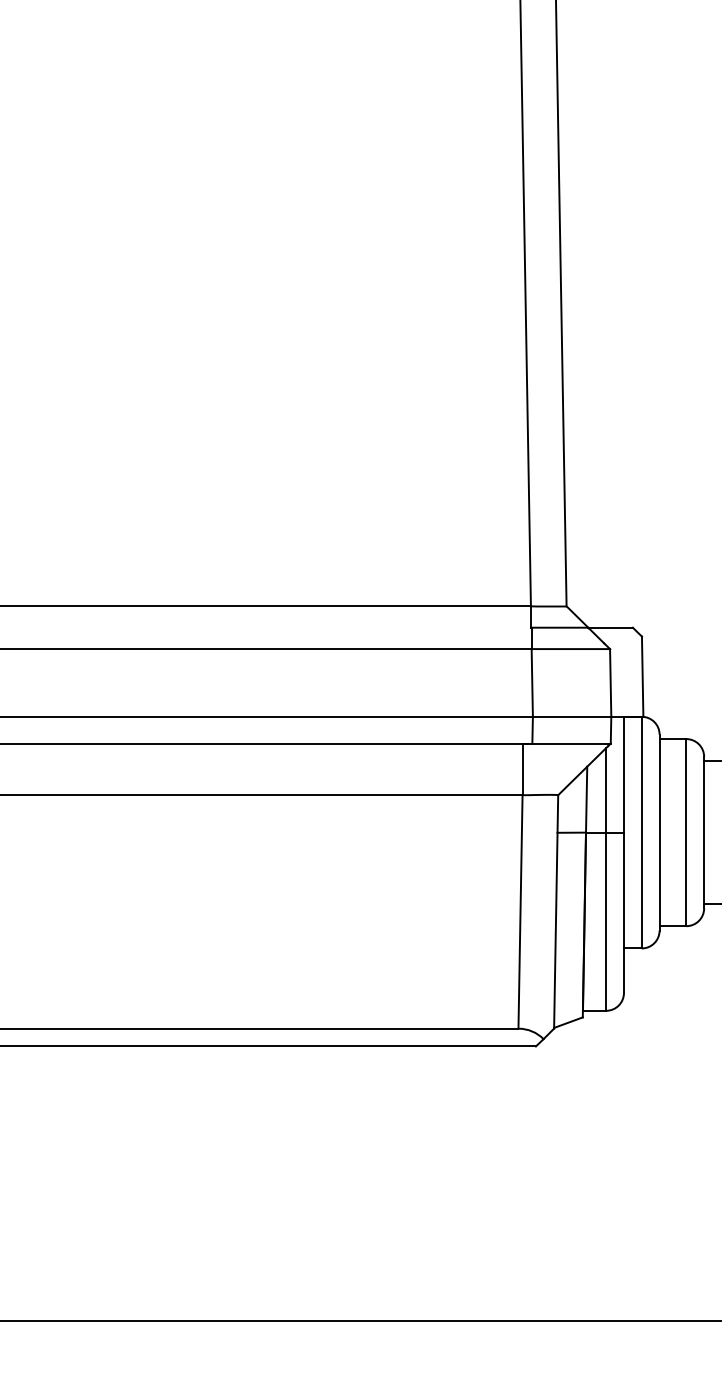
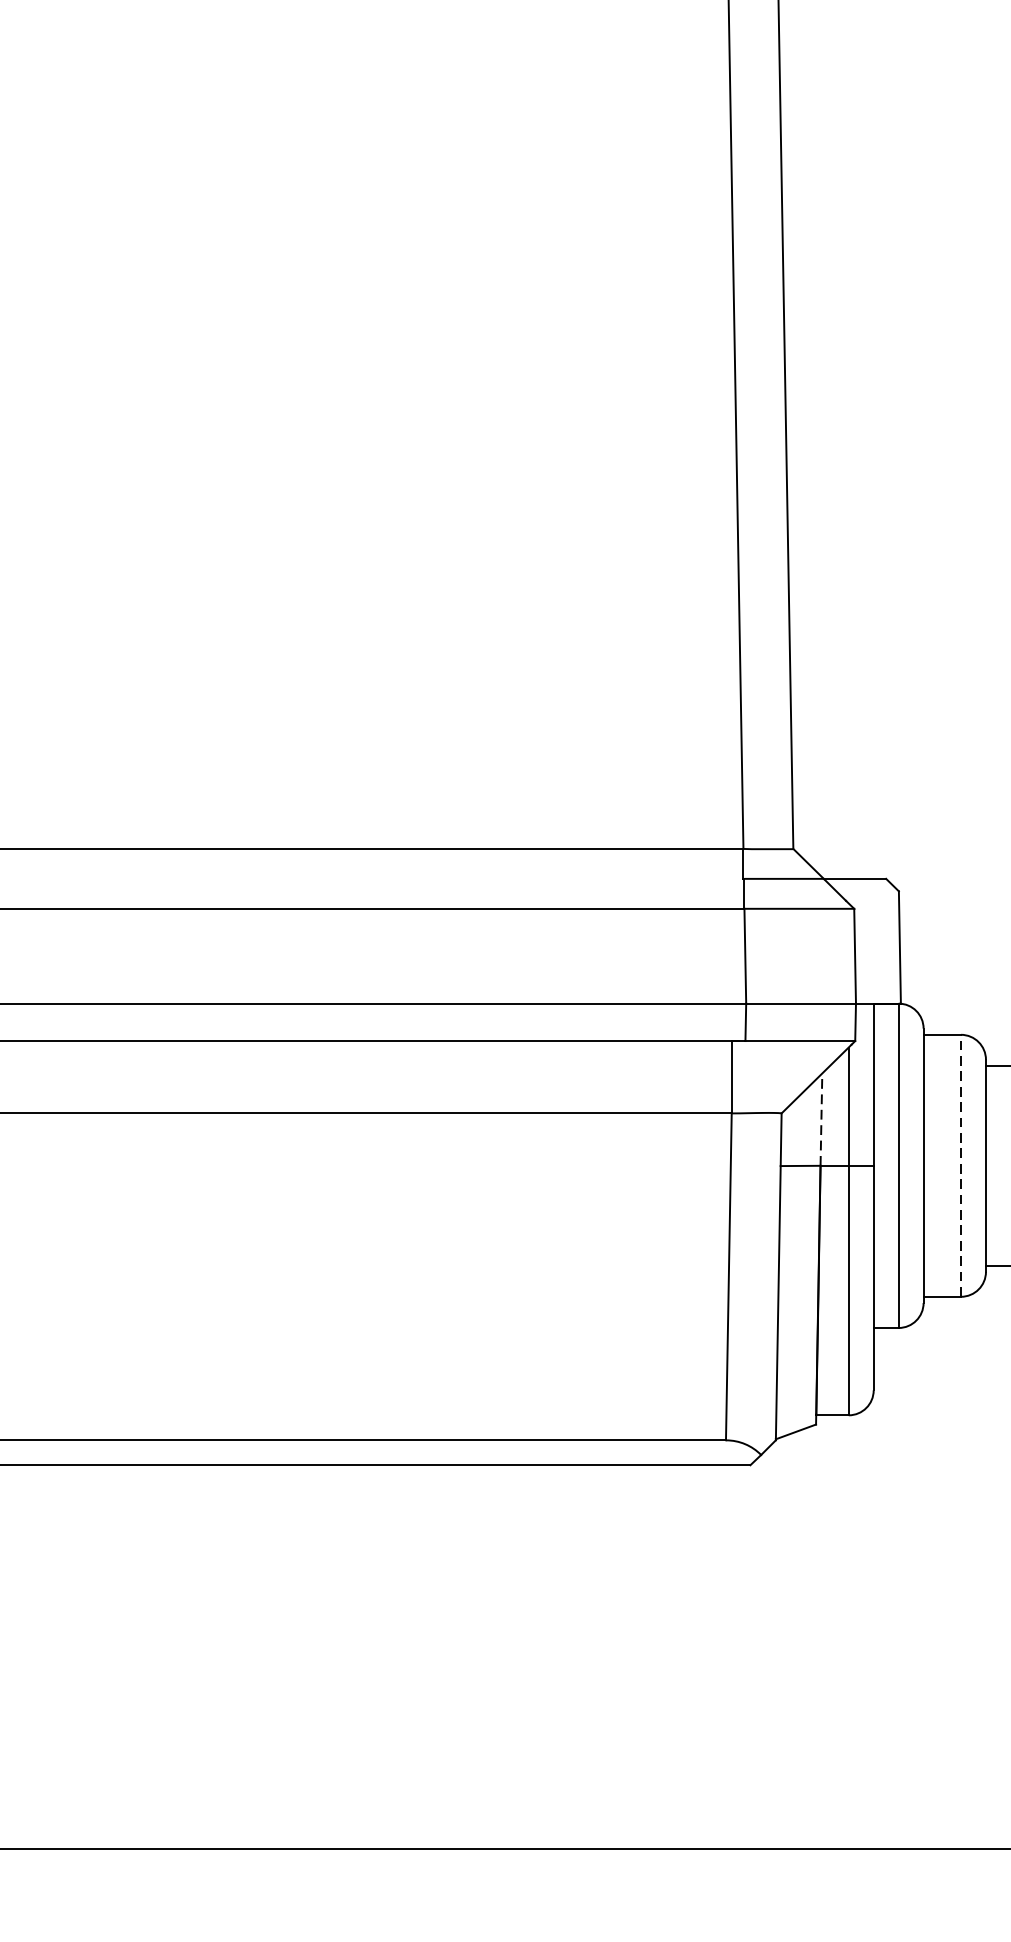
line: (586, 799) -> (821, 1119), solid -> dashed
line: (686, 832) -> (961, 1165), solid -> dashed

